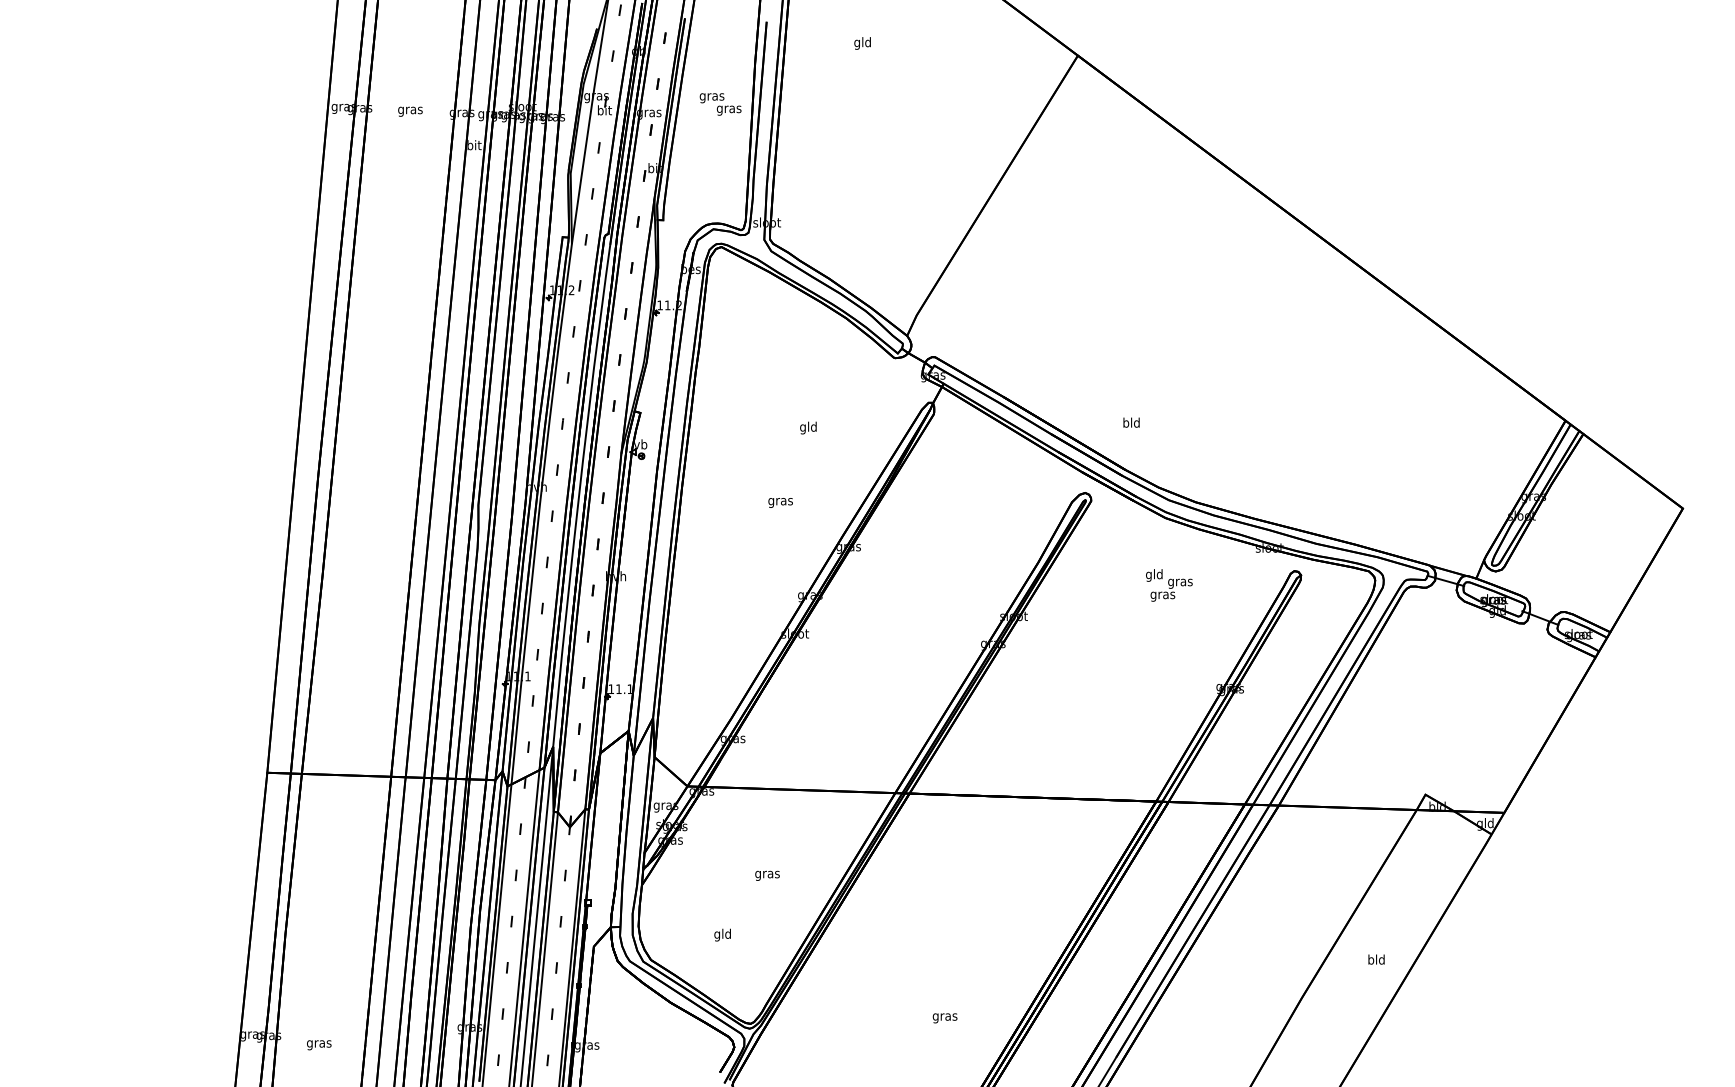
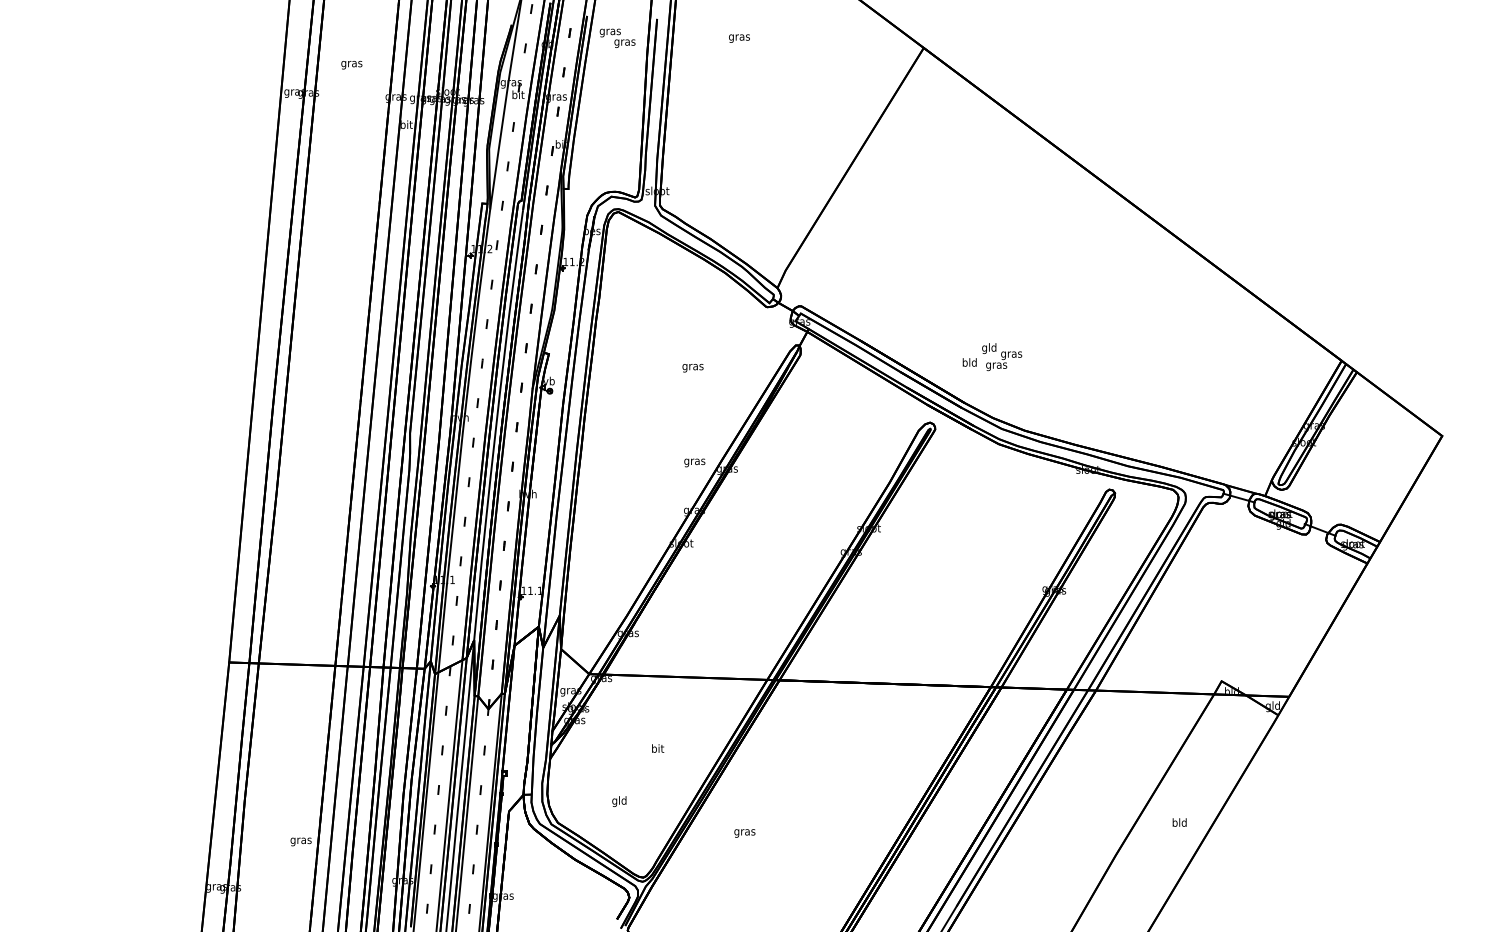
text: (862, 43) -> (739, 37), gld -> gras
text: (720, 104) -> (617, 38), moved
text: (410, 111) -> (351, 64), moved
text: (808, 427) -> (692, 366), gld -> gras
text: (780, 502) -> (694, 462), moved
text: (1169, 585) -> (1002, 357), moved
text: (767, 874) -> (657, 749), gras -> bit
text: (944, 1018) -> (744, 833), moved
text: (319, 1045) -> (301, 842), moved

